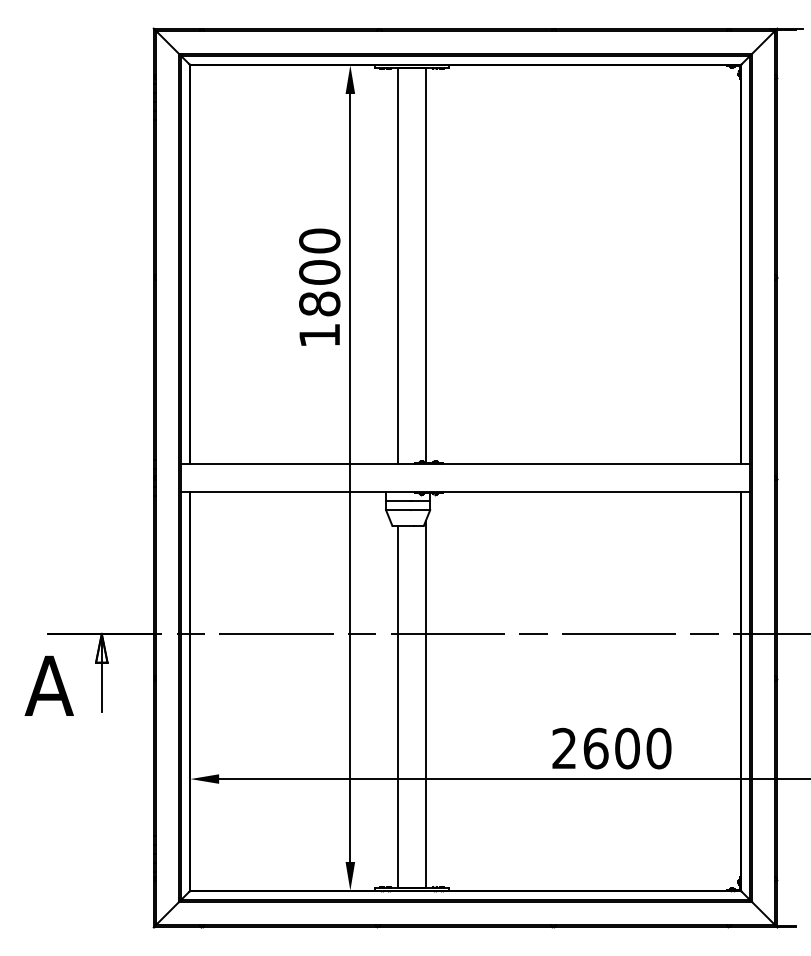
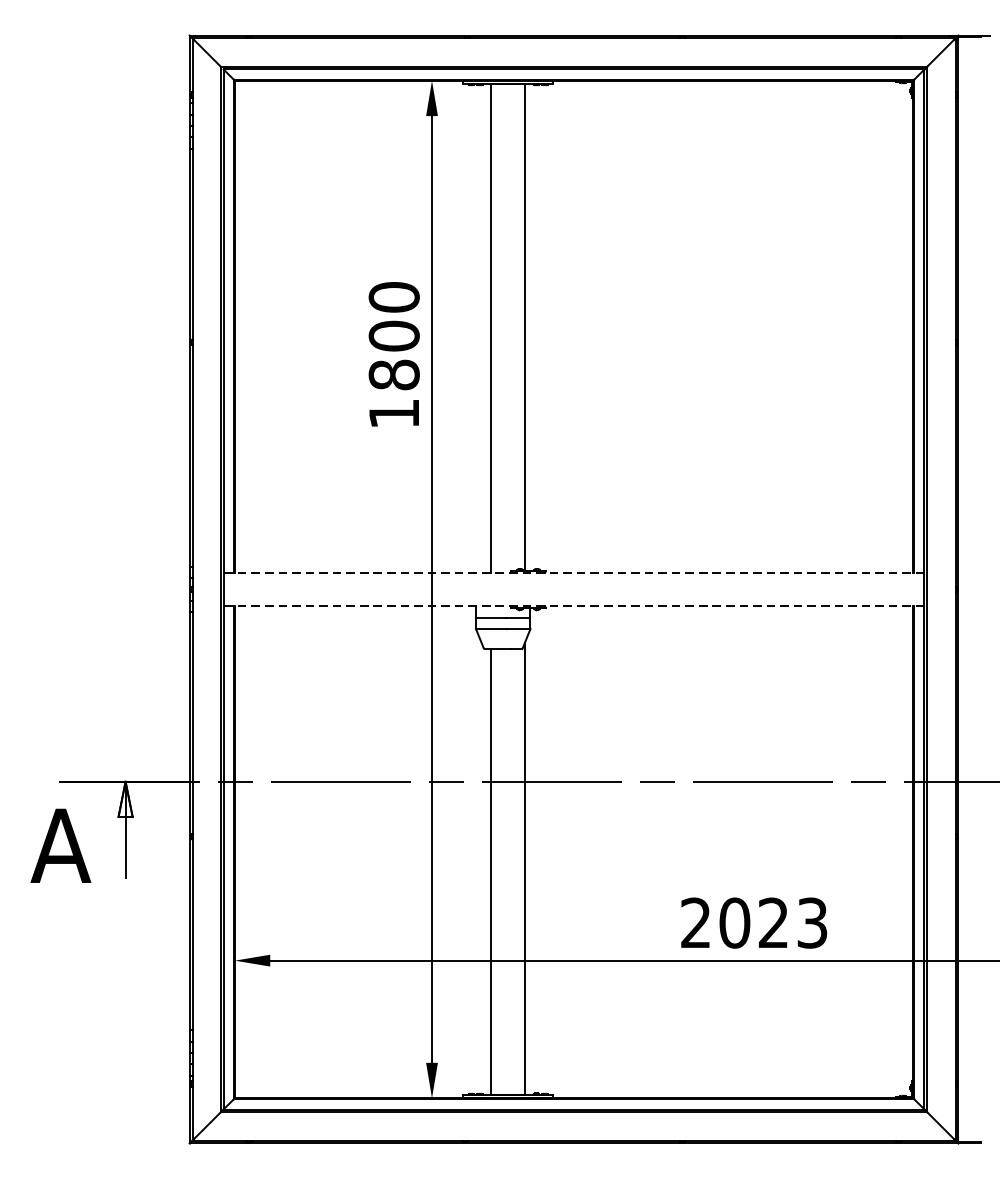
line: (465, 464) -> (573, 572), solid -> dashed
line: (465, 491) -> (573, 606), solid -> dashed
text: (627, 748) -> (773, 922), 2600 -> 2023

